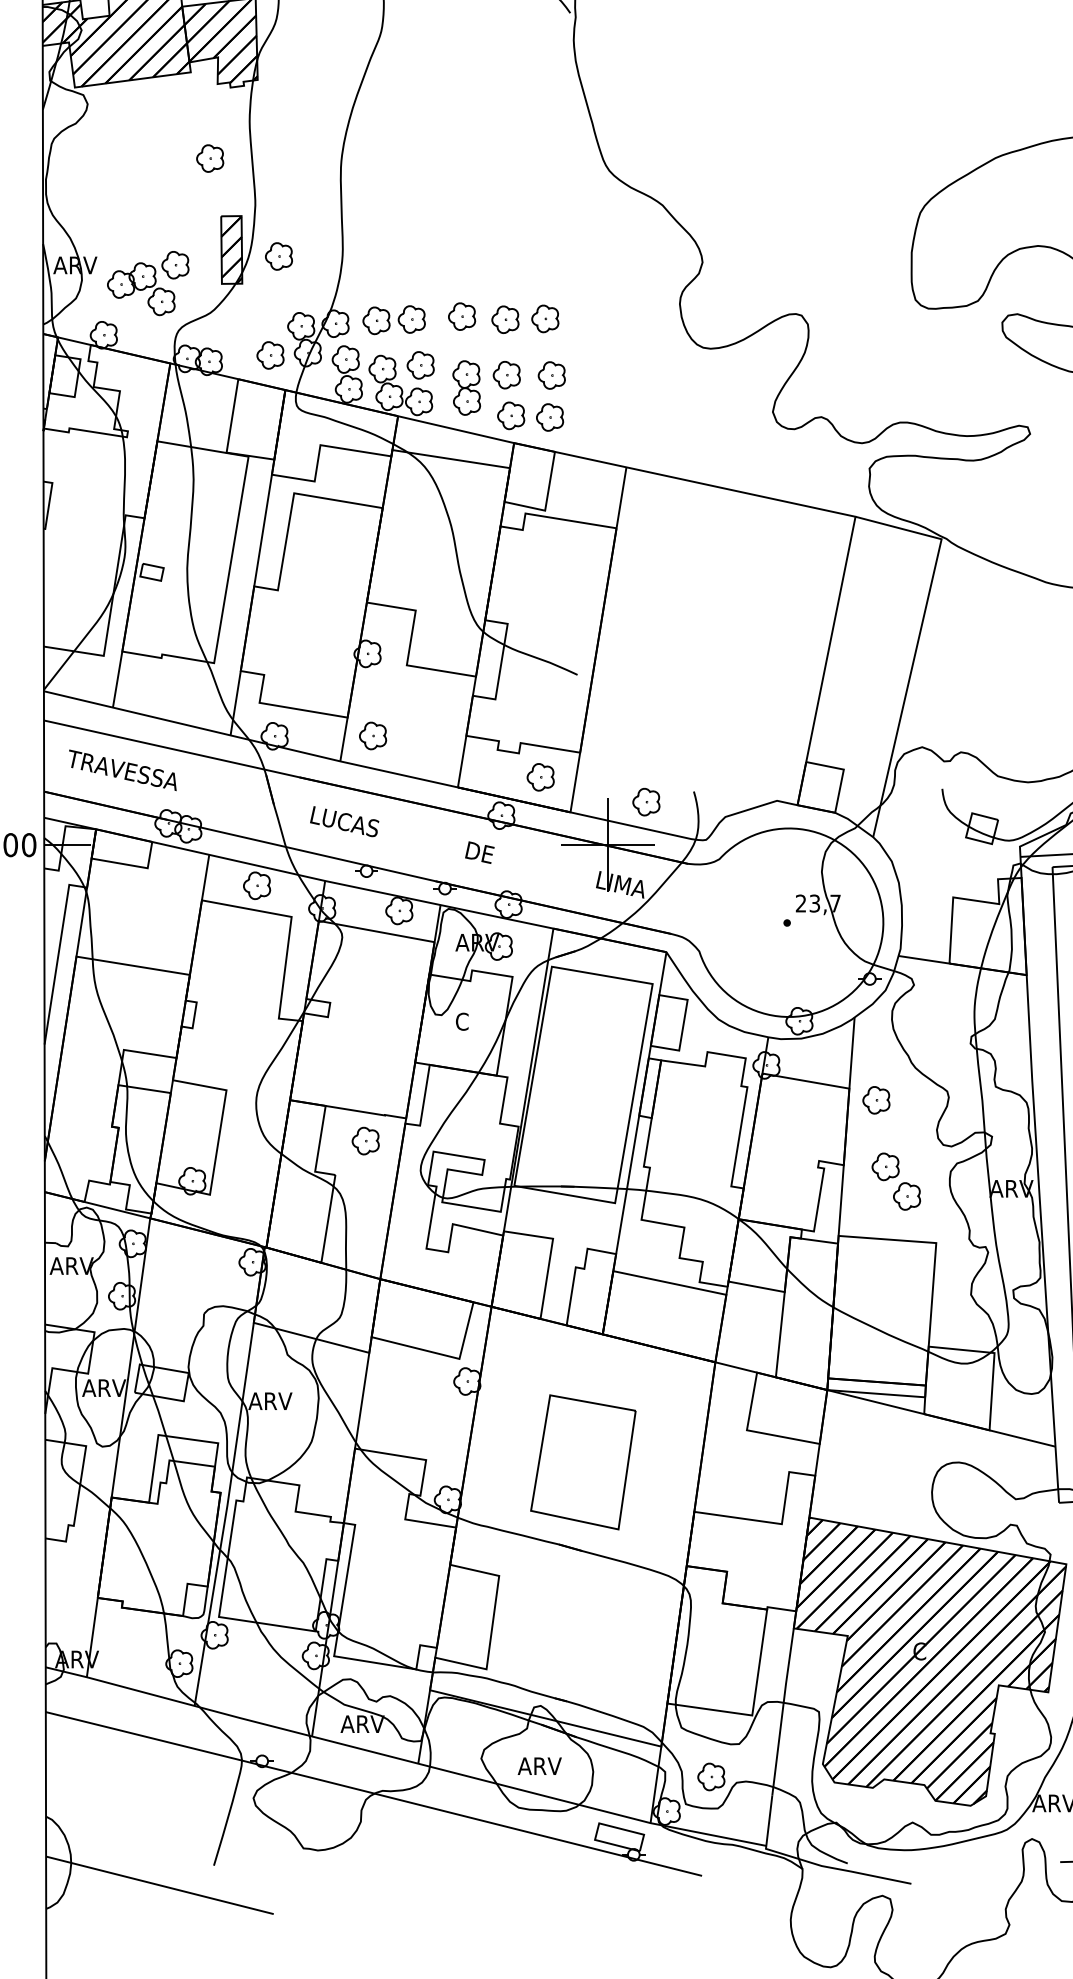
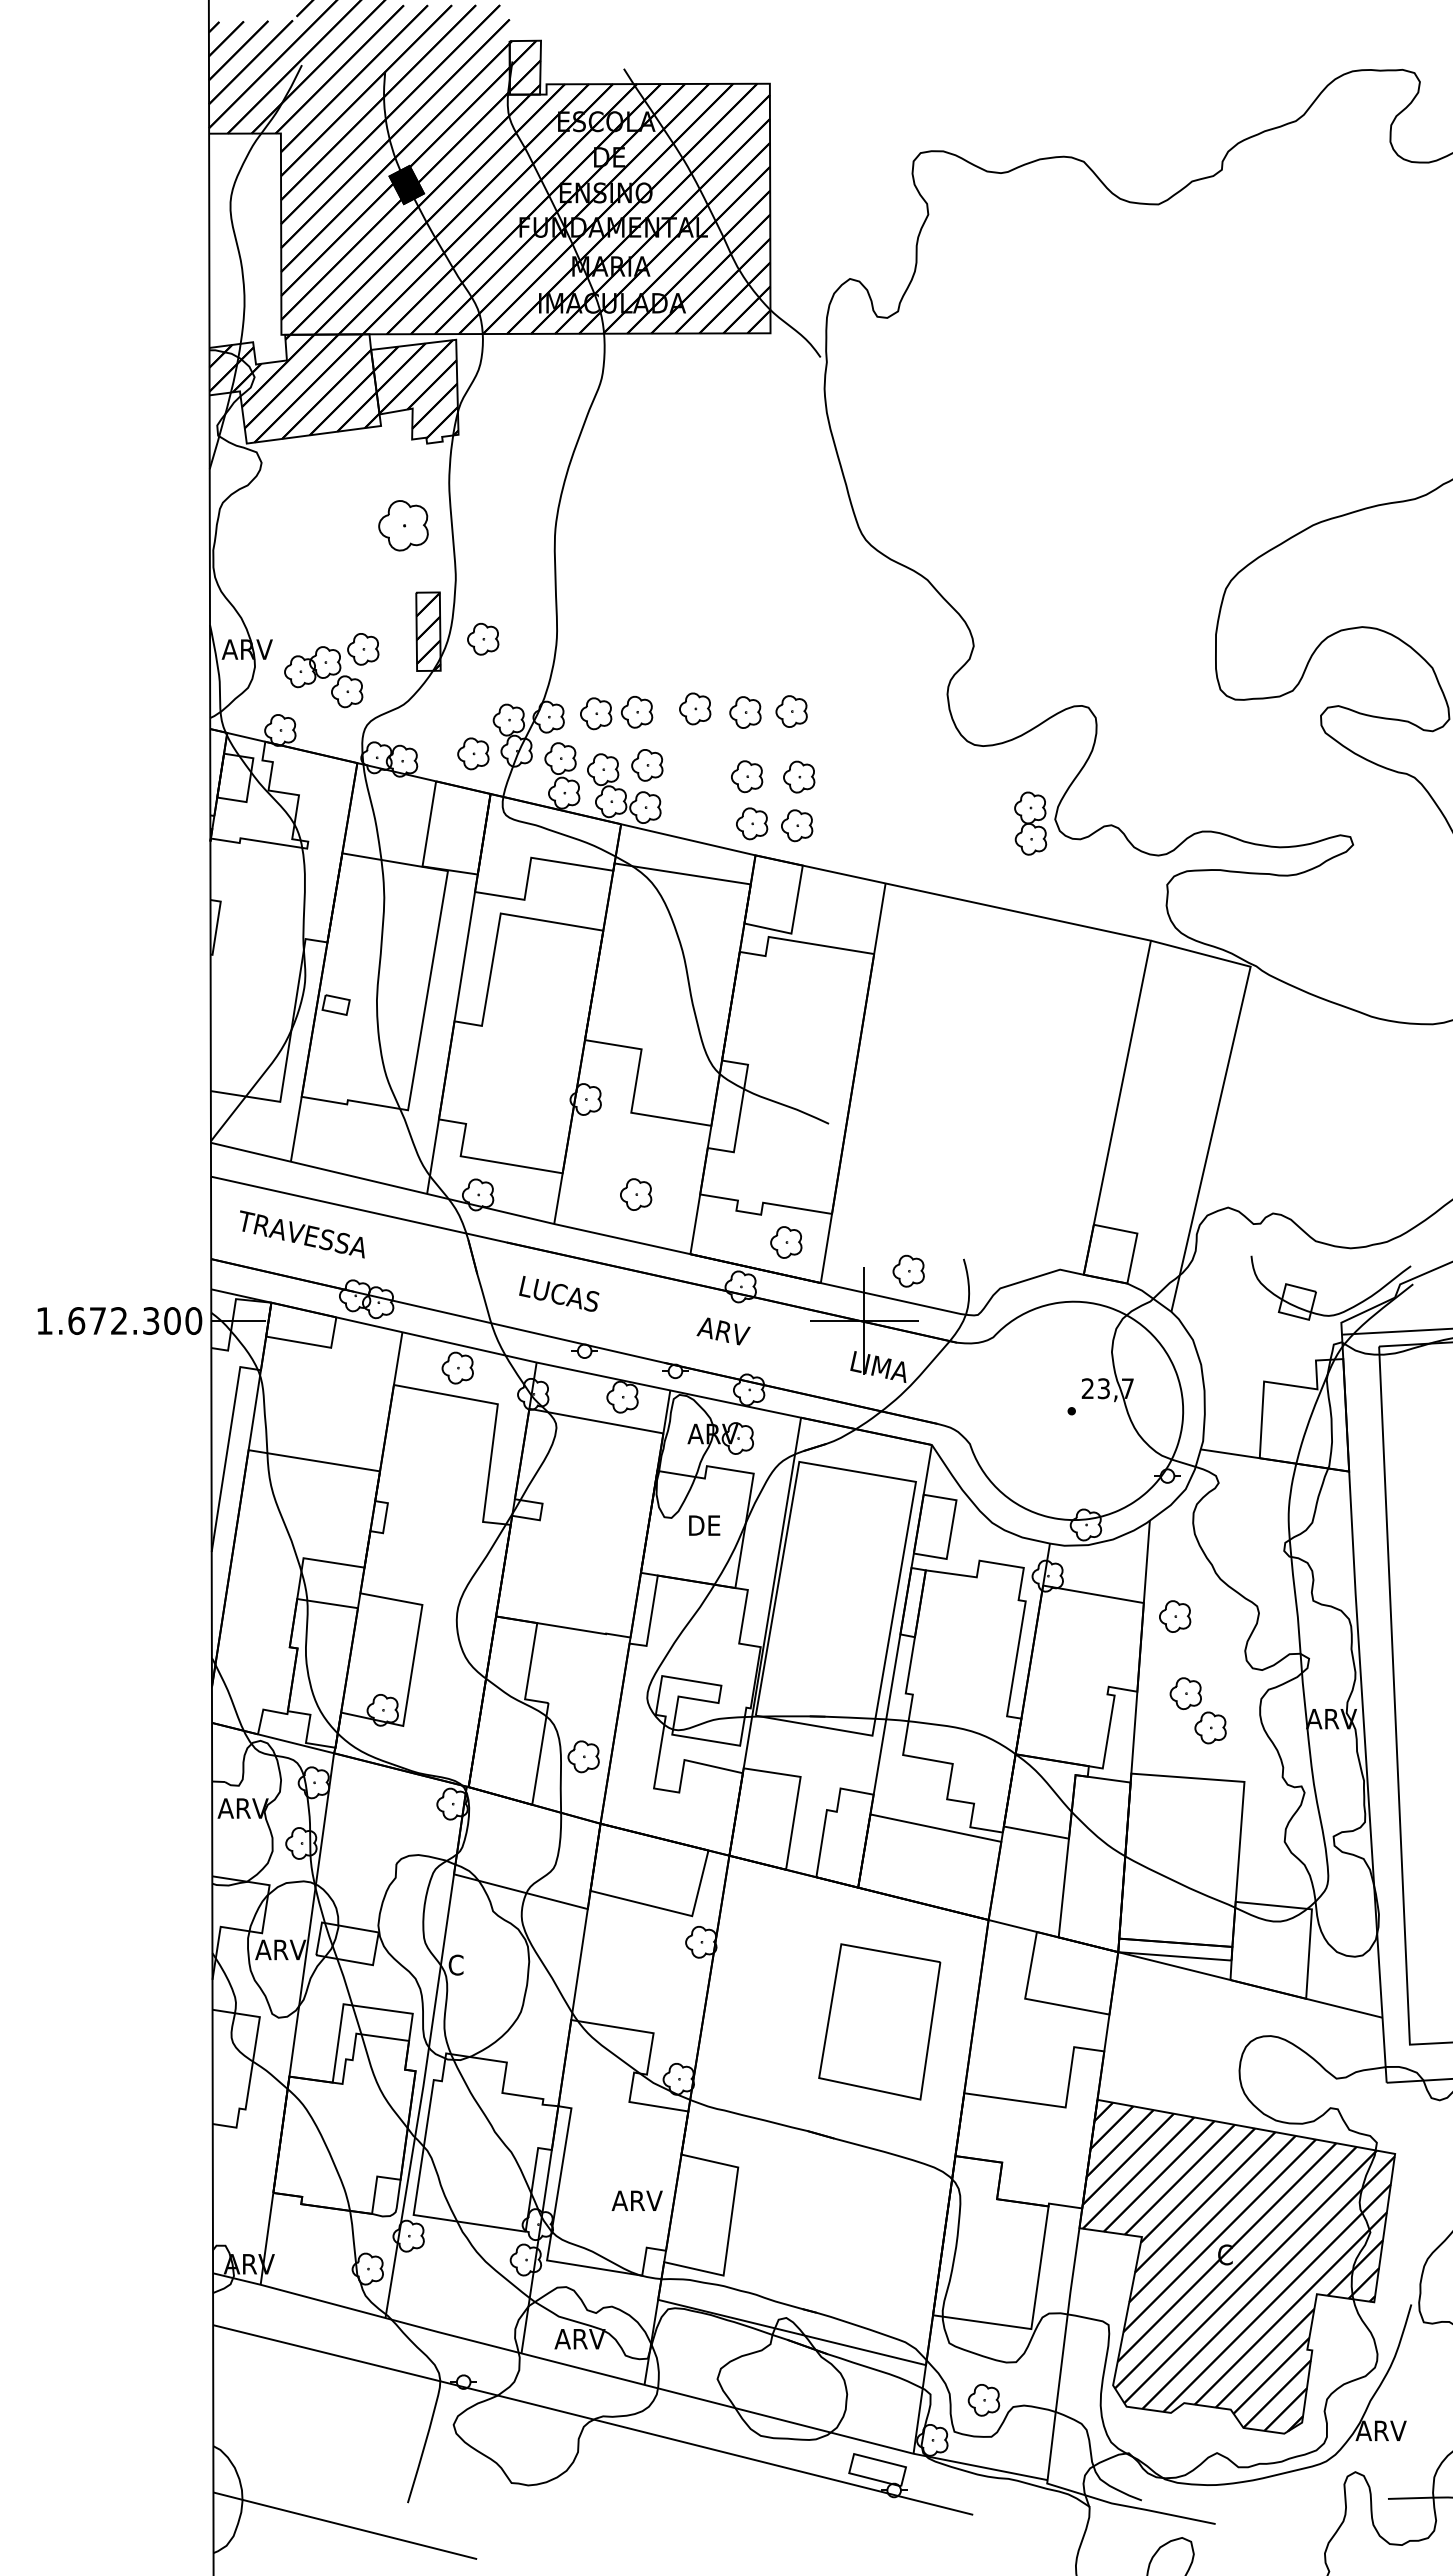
part: (210, 158) -> (403, 525), size x1.6
part: (466, 387) -> (1030, 823), moved
part: (373, 735) -> (636, 1194), moved
text: (486, 853) -> (723, 1330), DE -> ARV
text: (470, 1021) -> (704, 1525), C -> DE
part: (365, 1140) -> (583, 1756), moved
text: (269, 1400) -> (472, 1964), ARV -> C
part: (583, 1462) -> (879, 2021), moved
text: (539, 1765) -> (636, 2200), moved

